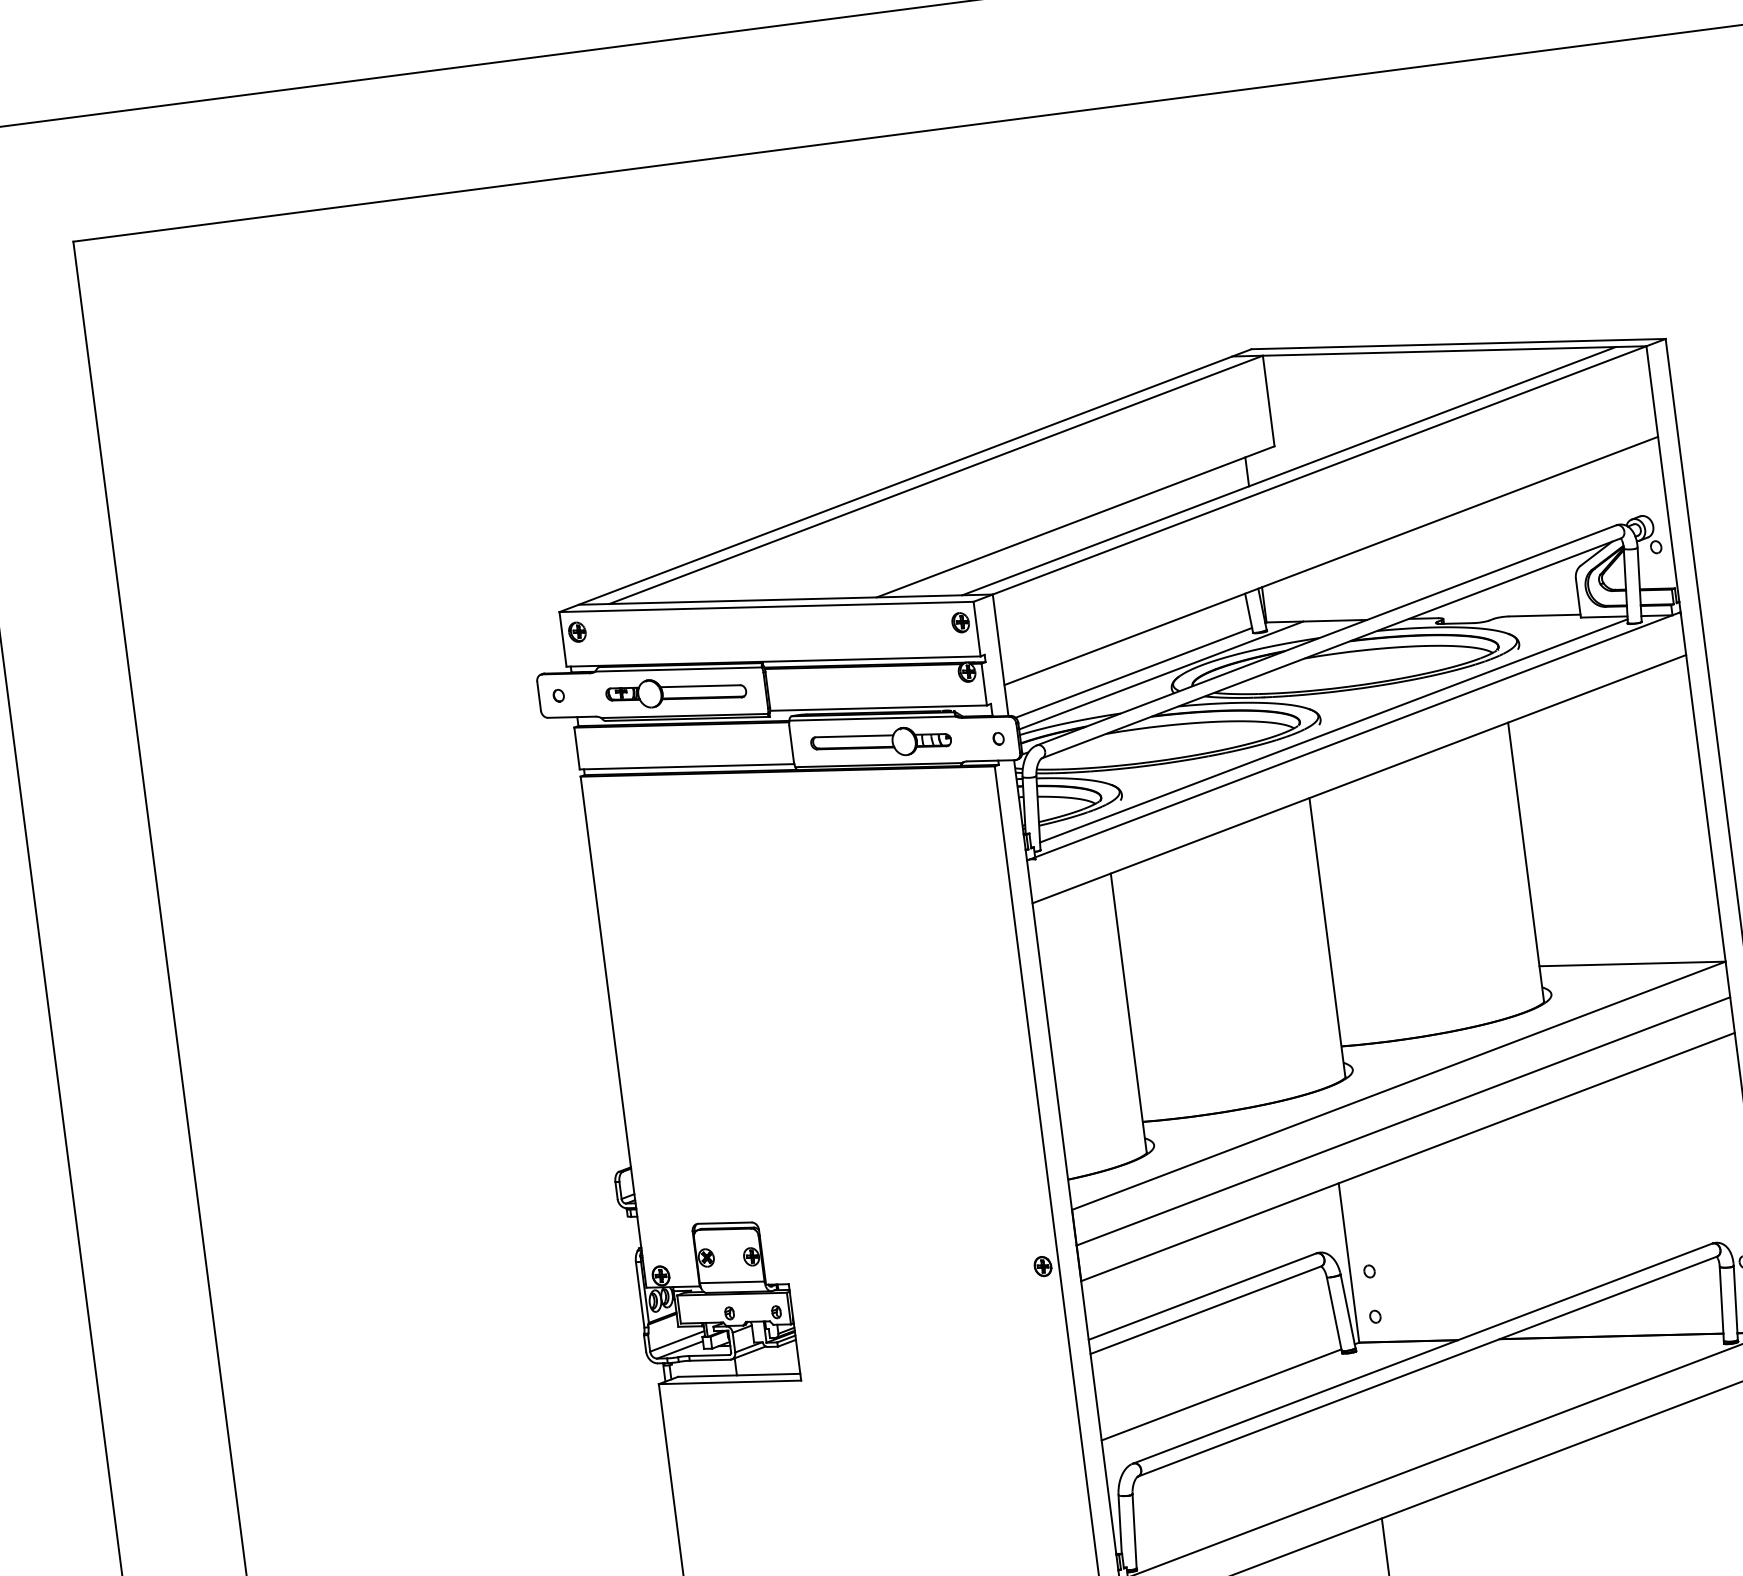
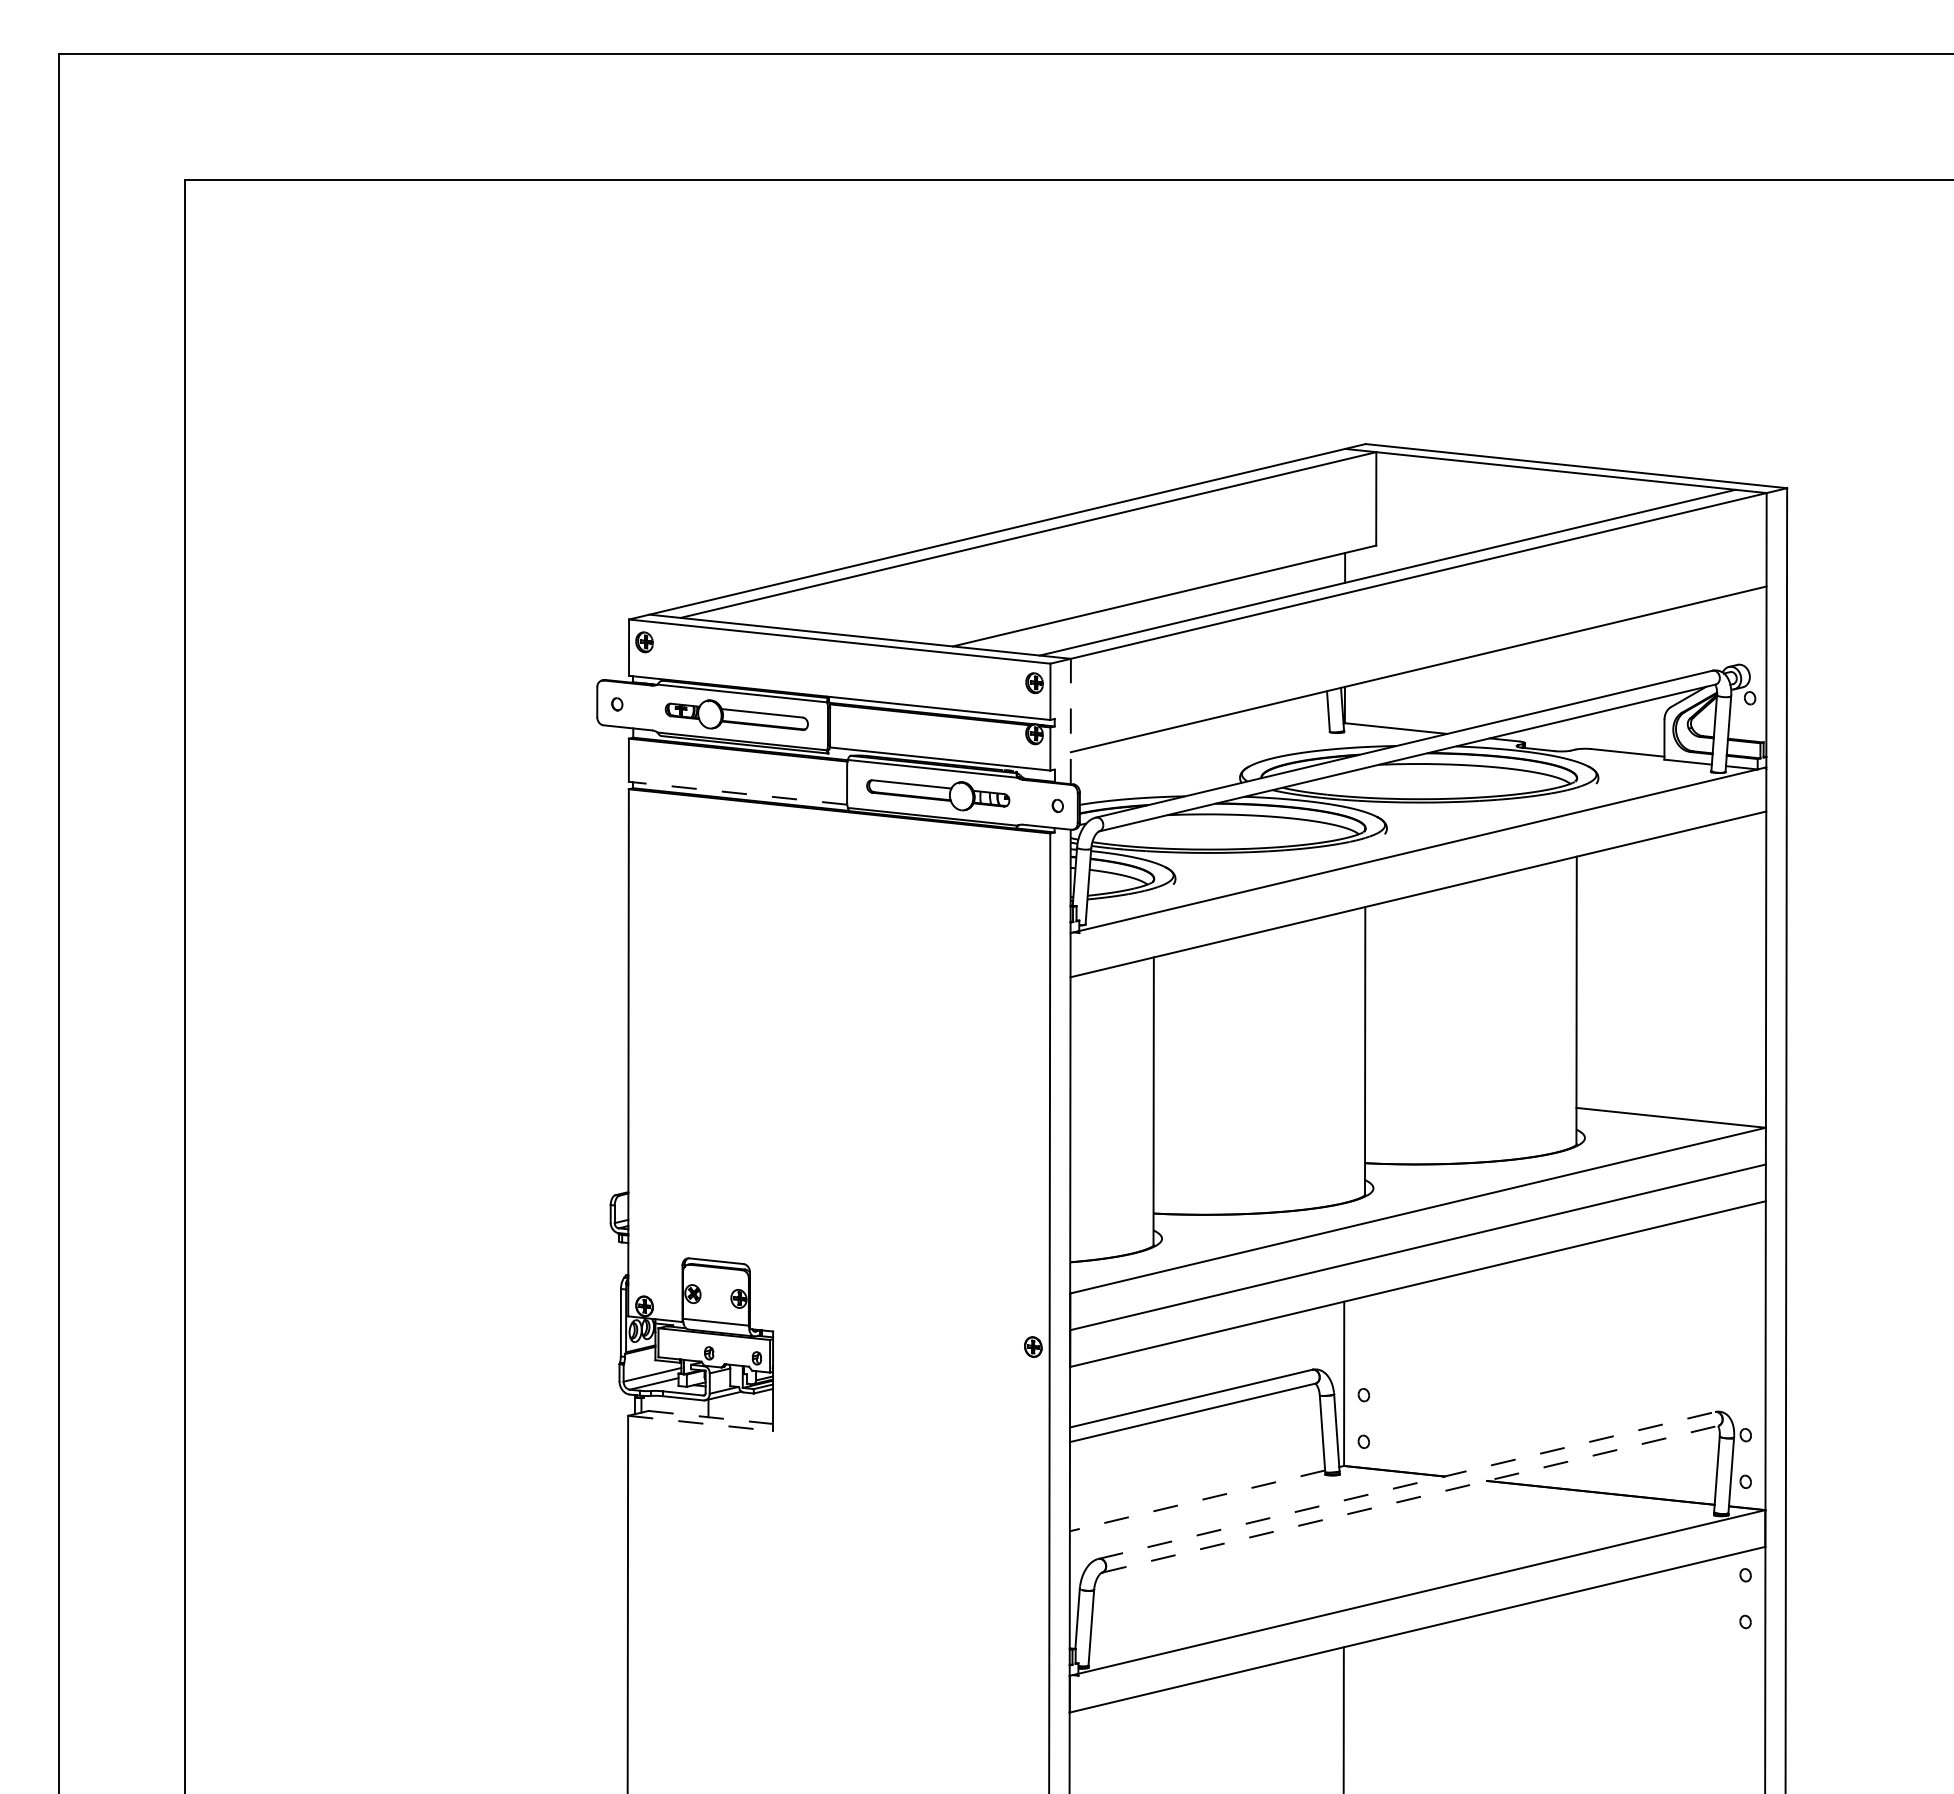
line: (1000, 655) -> (1070, 721), solid -> dashed
line: (1133, 672) -> (1203, 756), removed
line: (1160, 675) -> (1230, 763), removed
line: (1333, 730) -> (1398, 841), removed
line: (687, 766) -> (738, 793), solid -> dashed
line: (1422, 1353) -> (1406, 1485), solid -> dashed
line: (1427, 1366) -> (1410, 1499), solid -> dashed
line: (738, 1375) -> (710, 1417), solid -> dashed
line: (729, 1382) -> (700, 1423), solid -> dashed
line: (1221, 1394) -> (1197, 1500), solid -> dashed

